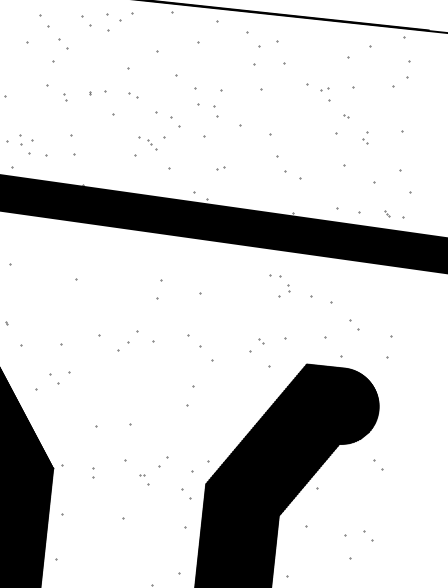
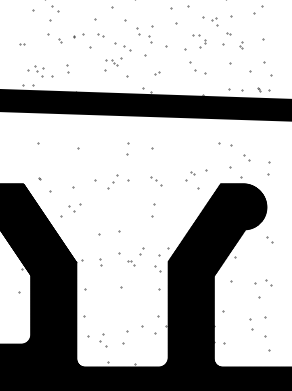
part: (197, 96) -> (138, 31), size x0.62
part: (72, 145) -> (67, 68), size x0.62
part: (279, 286) -> (199, 41), moved
part: (200, 348) -> (156, 181), size x0.62

